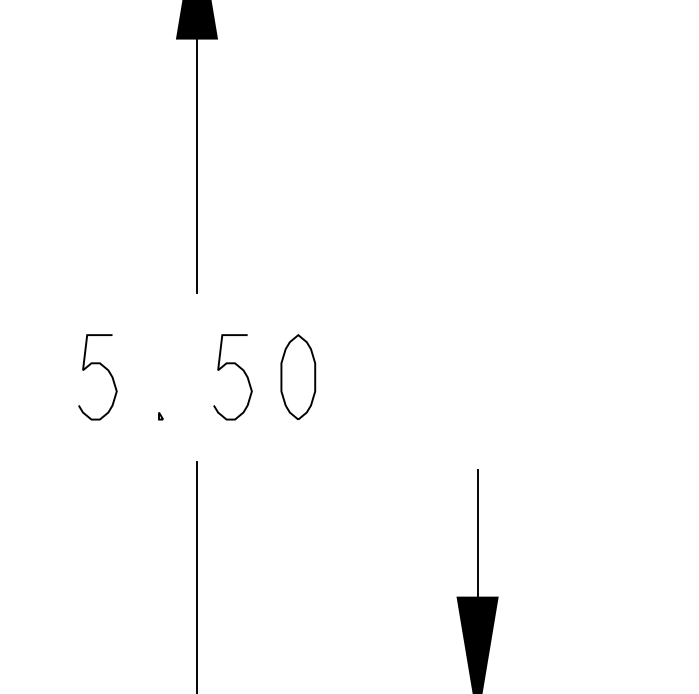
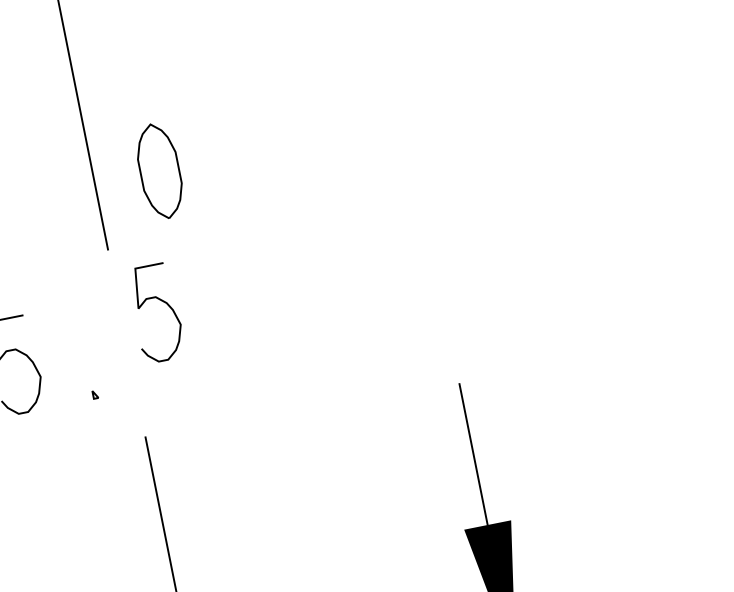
curve: (240, 369) -> (163, 302), moved
part: (298, 376) -> (159, 170), moved

